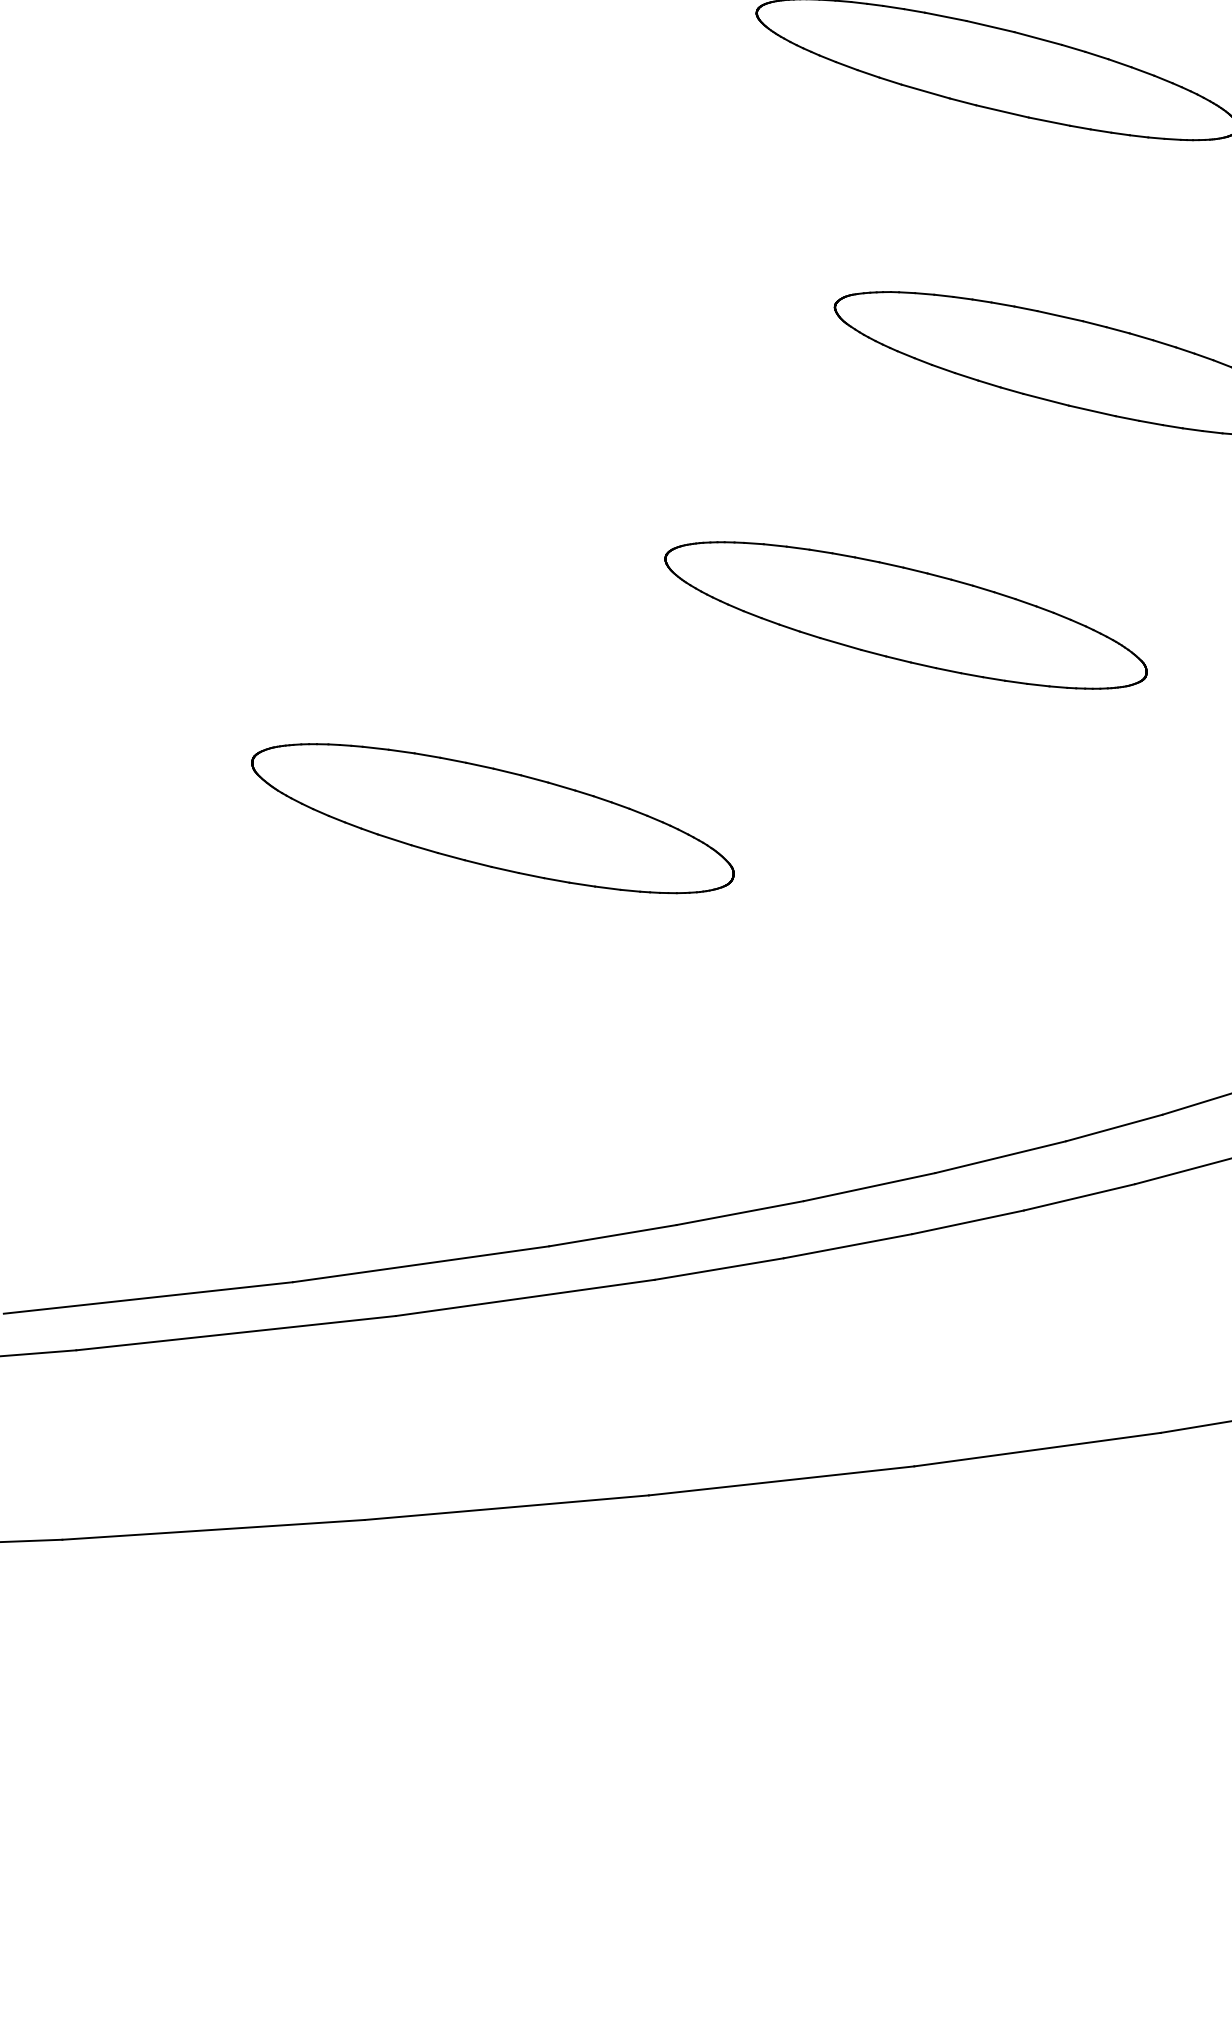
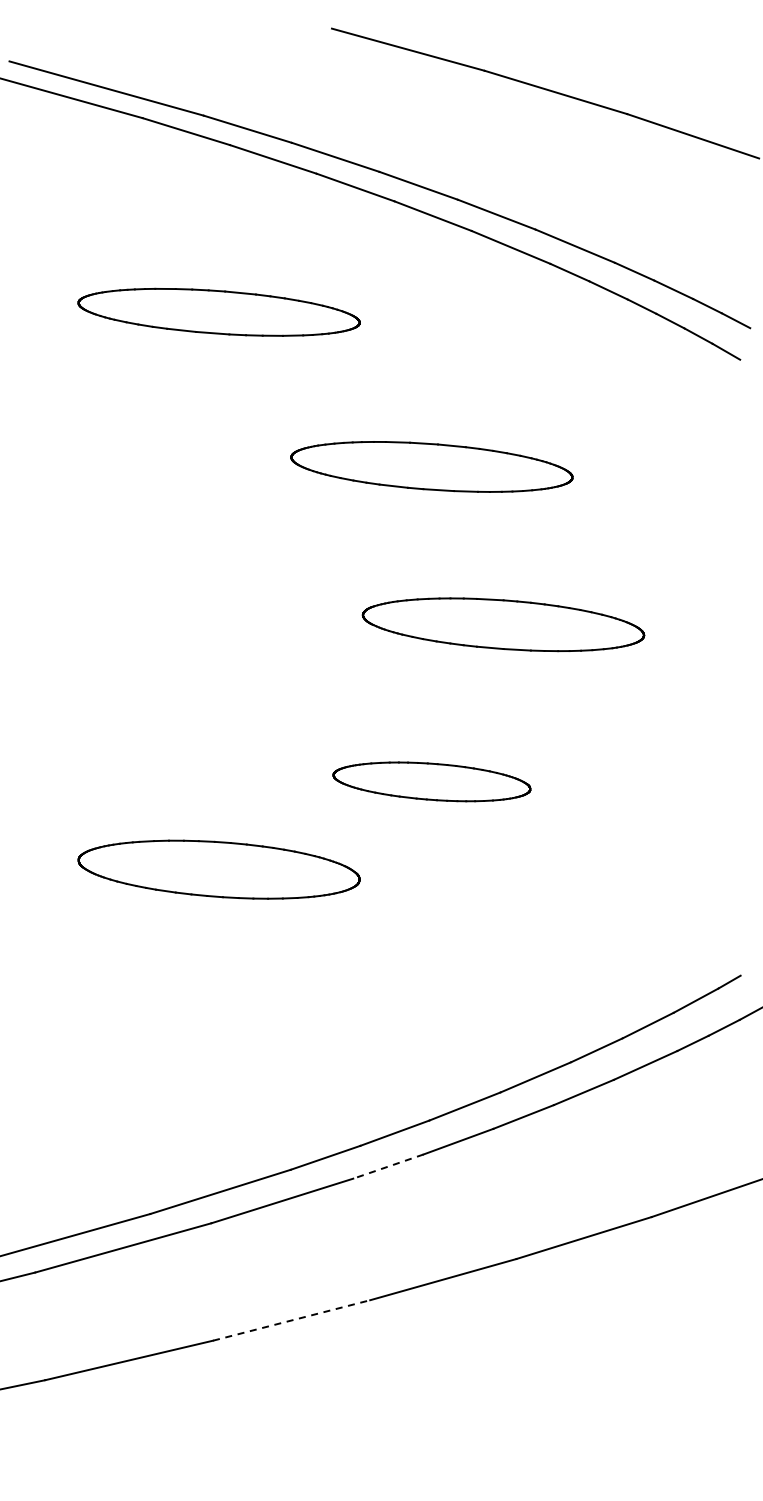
part: (905, 614) -> (431, 781), size x0.7
part: (492, 817) -> (218, 869), moved
line: (717, 1268) -> (387, 1166), solid -> dashed
line: (508, 1507) -> (292, 1320), solid -> dashed

